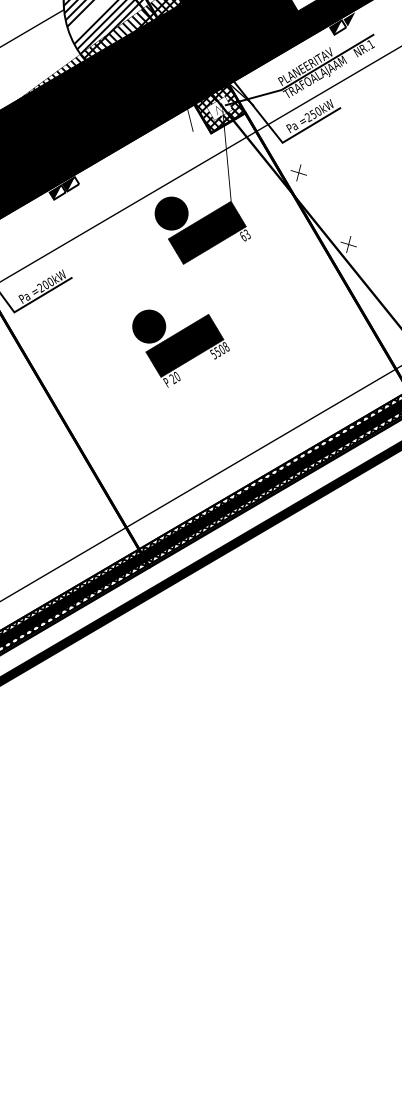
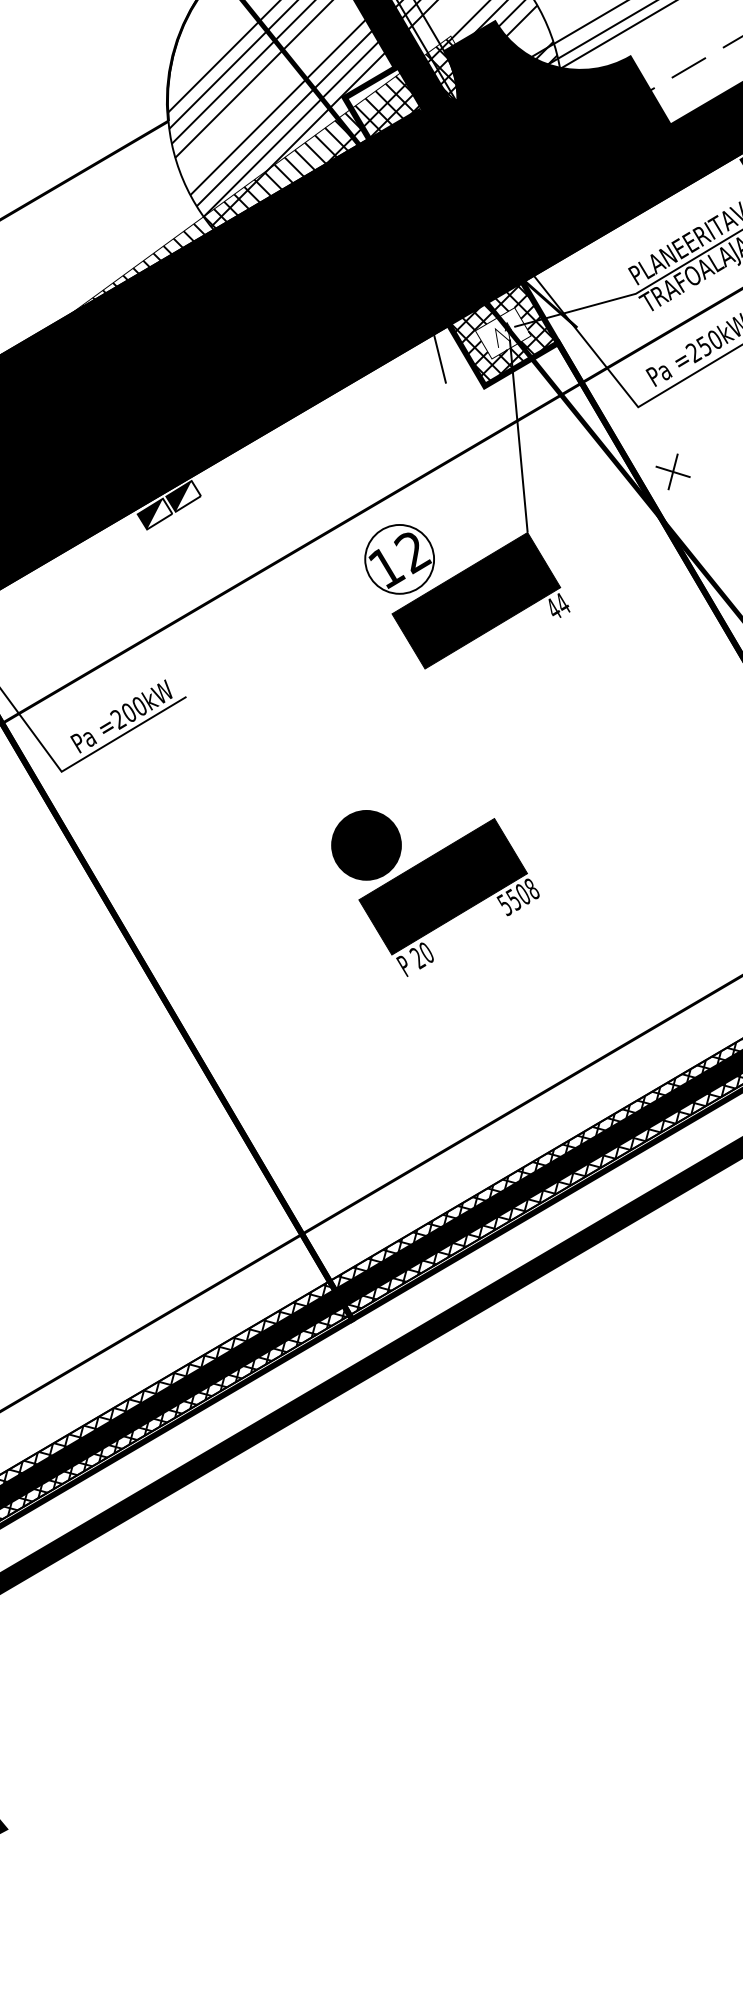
fill: (171, 213) -> (399, 559), removed
text: (245, 235) -> (558, 606), 63 -> 44
part: (180, 348) -> (433, 892), moved

